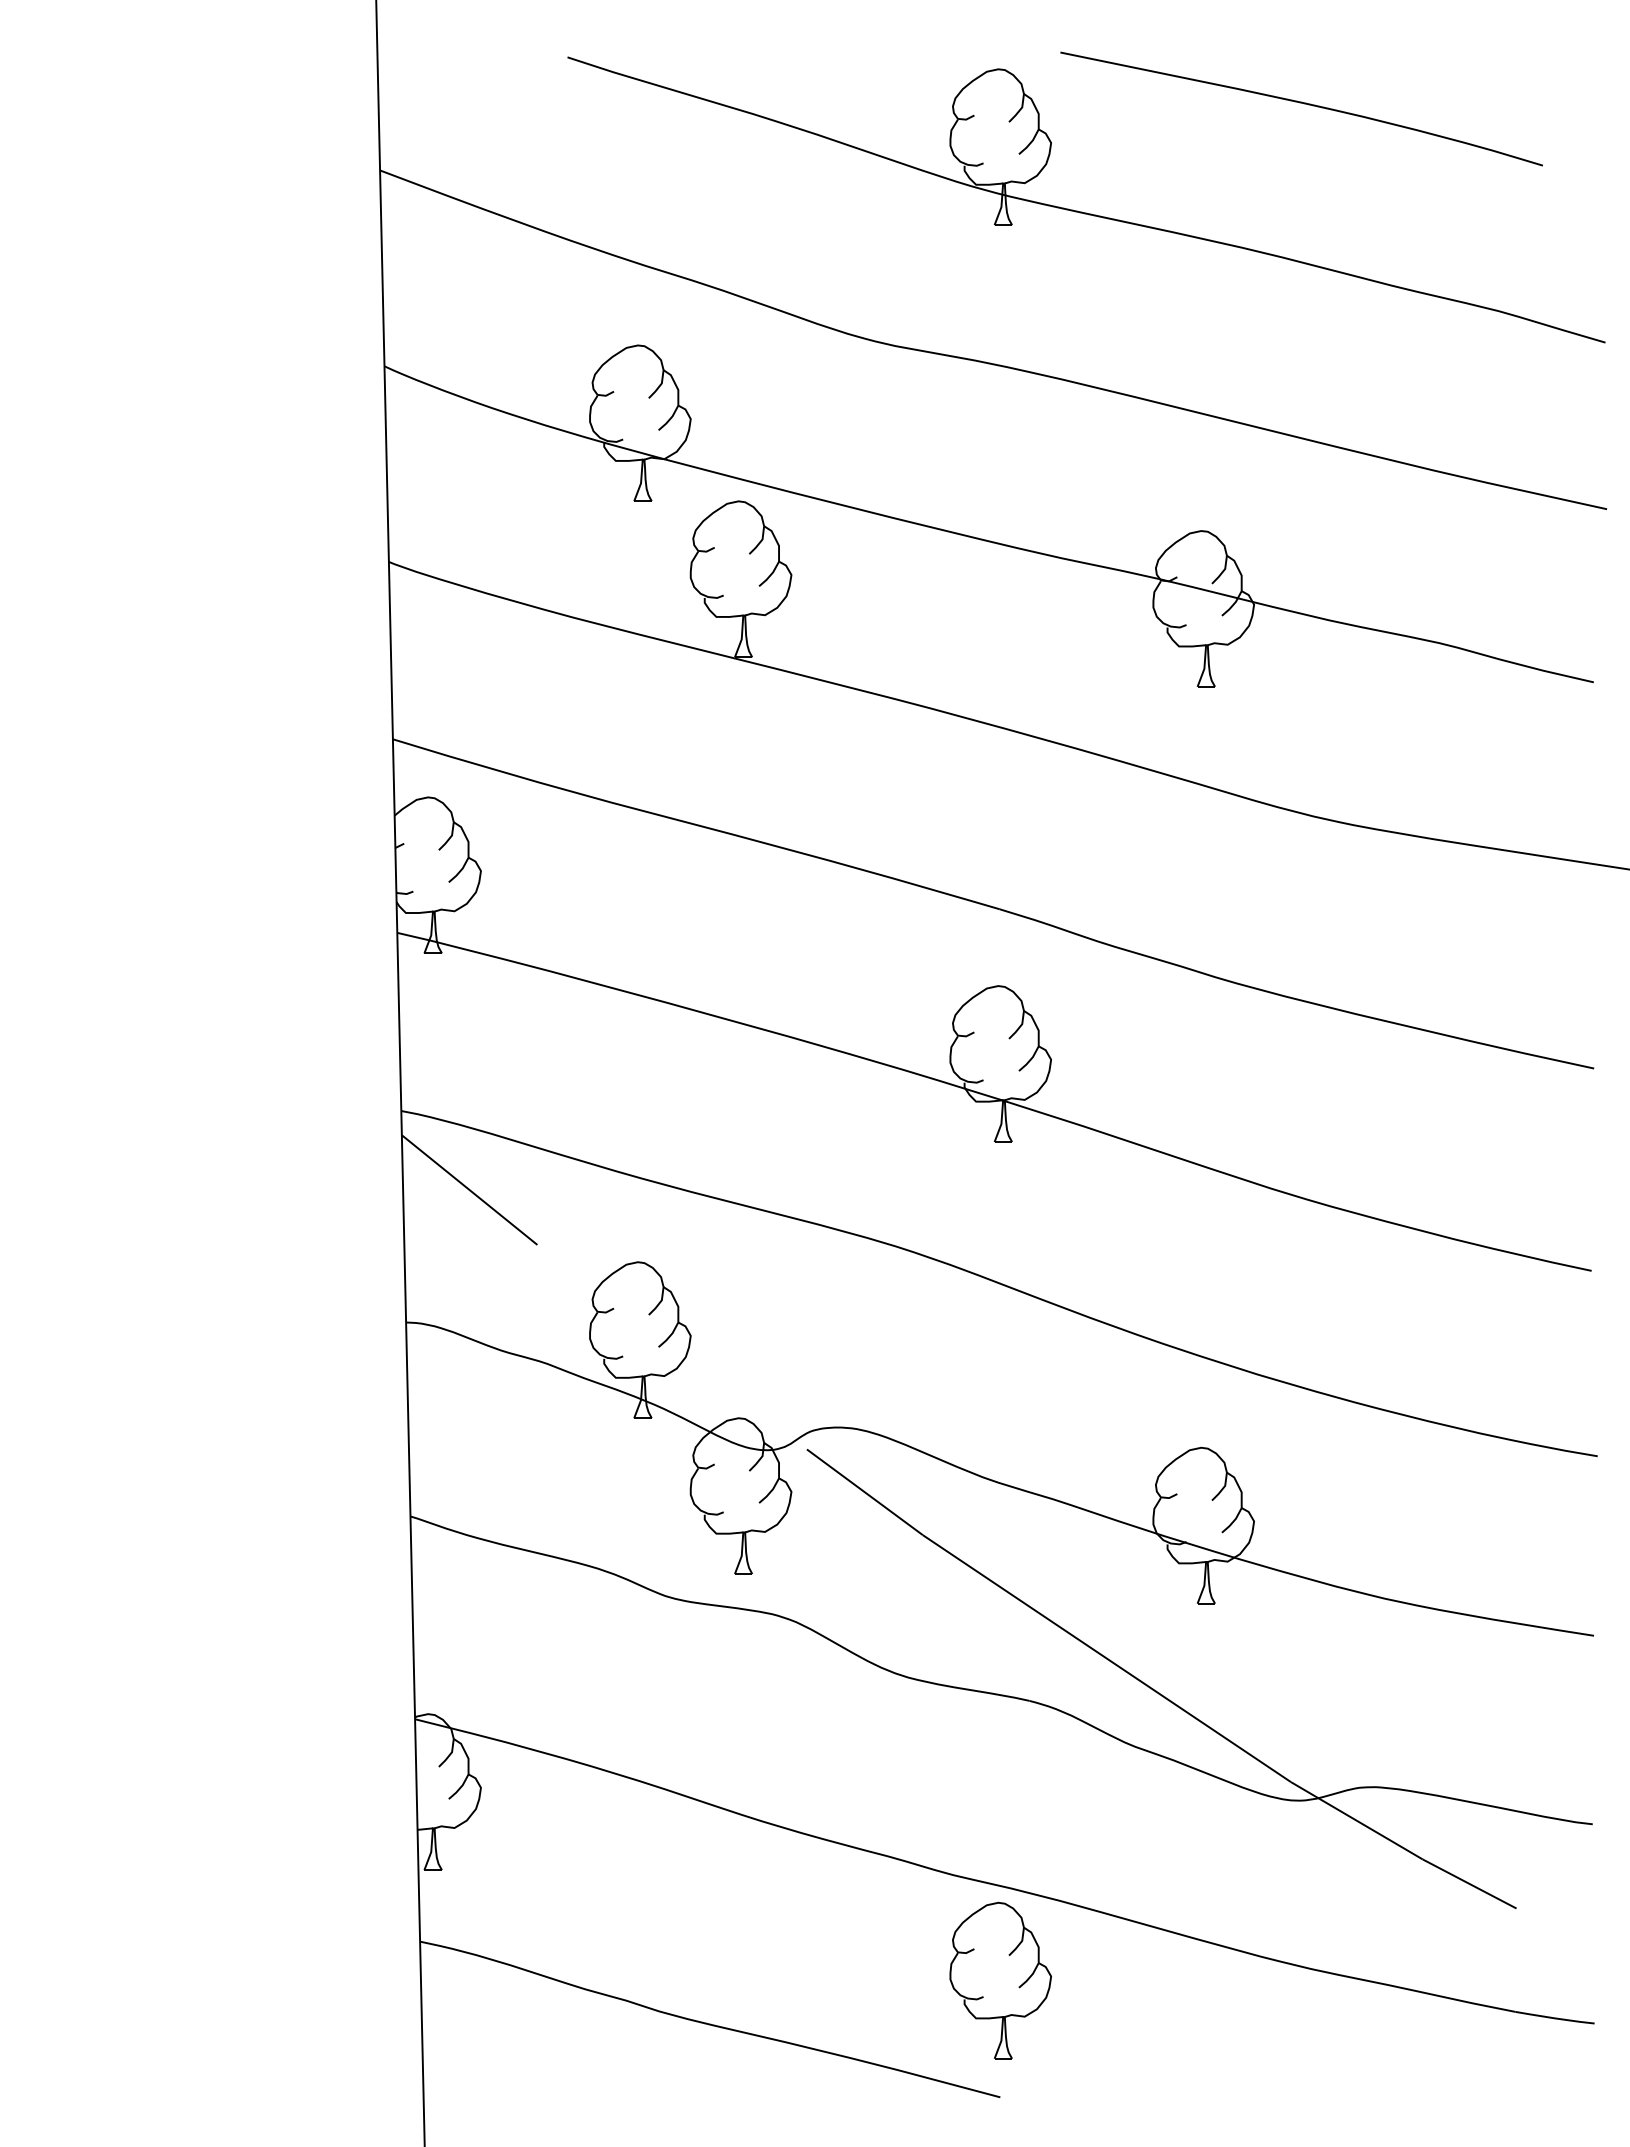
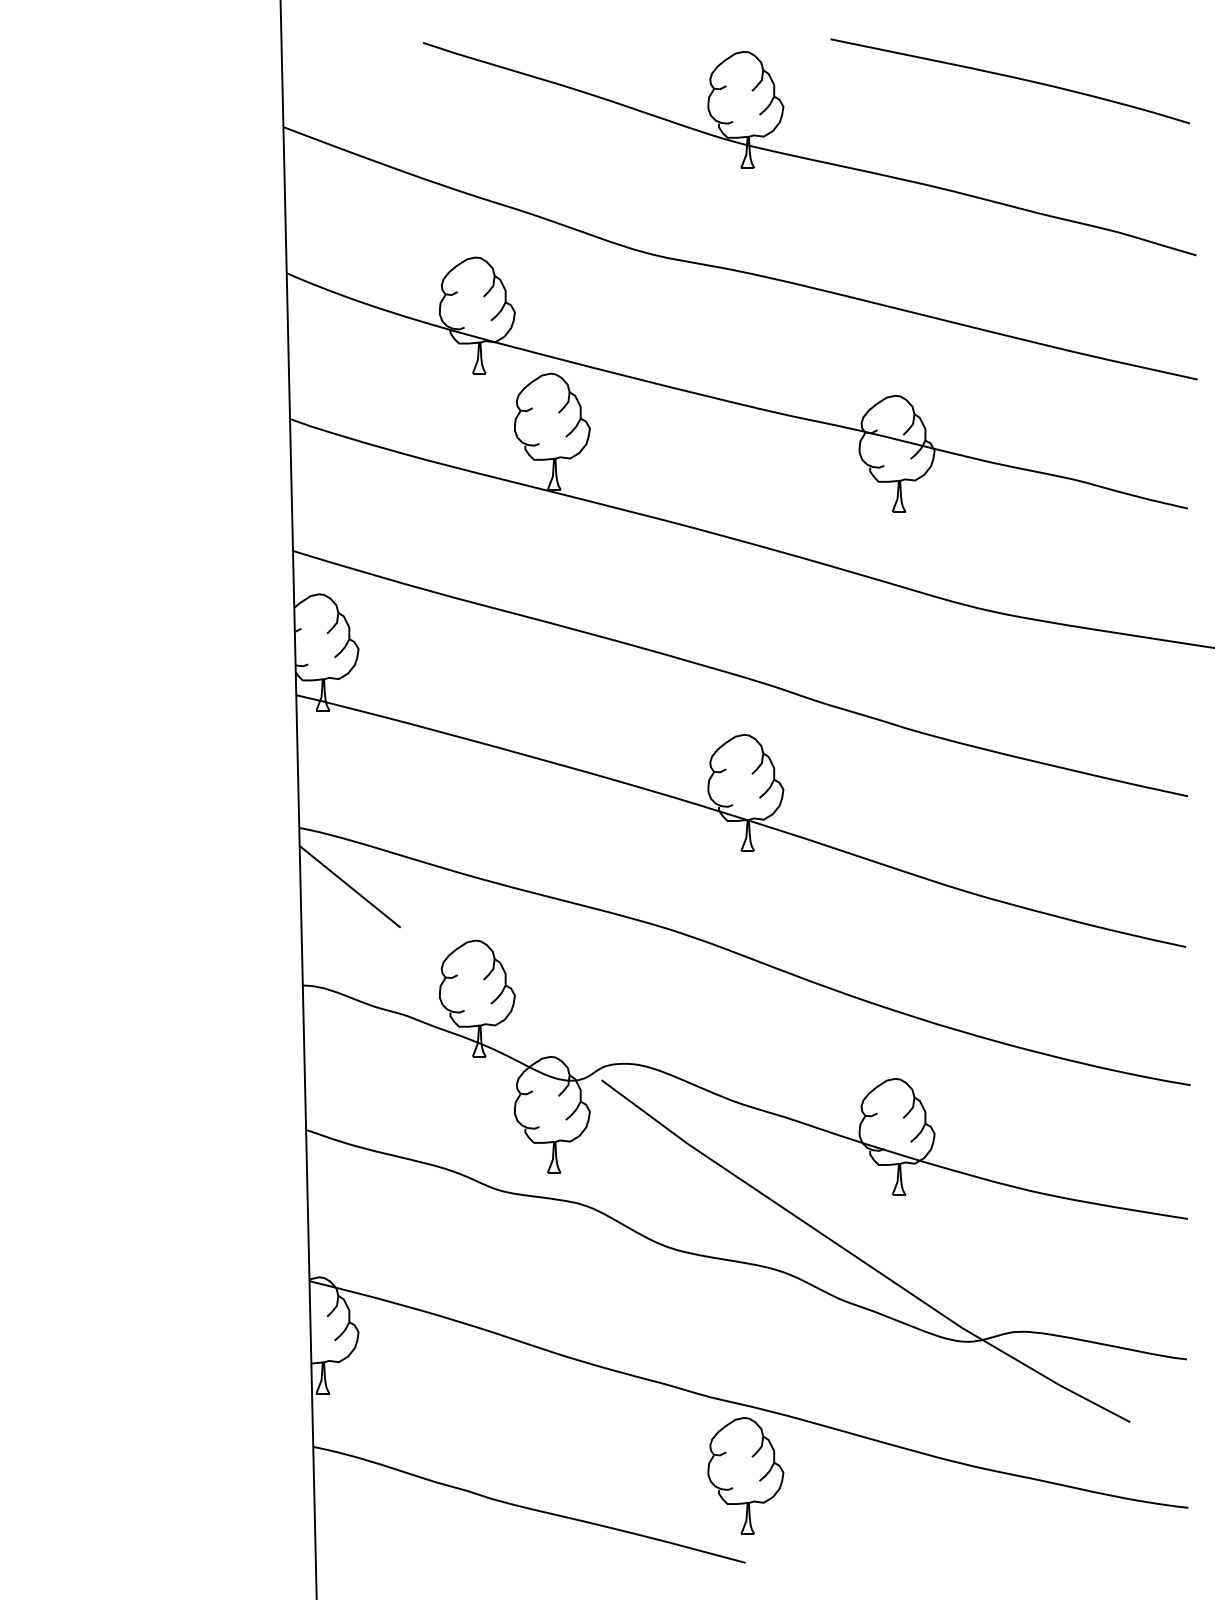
curve: (1301, 103) -> (1010, 77), moved

